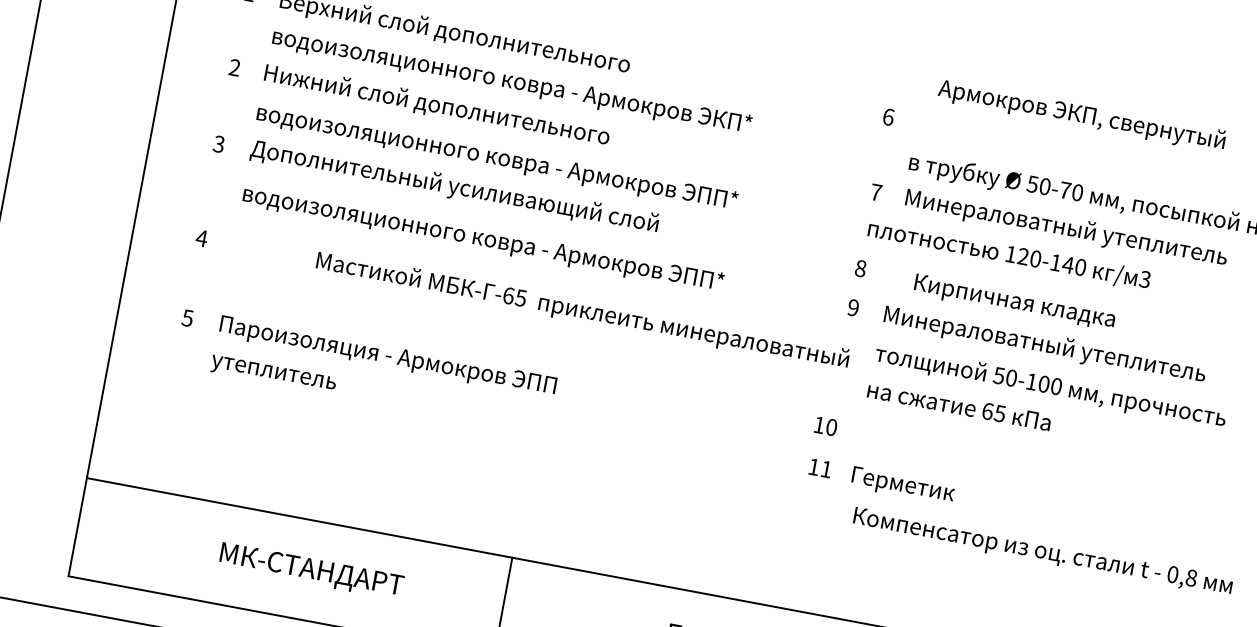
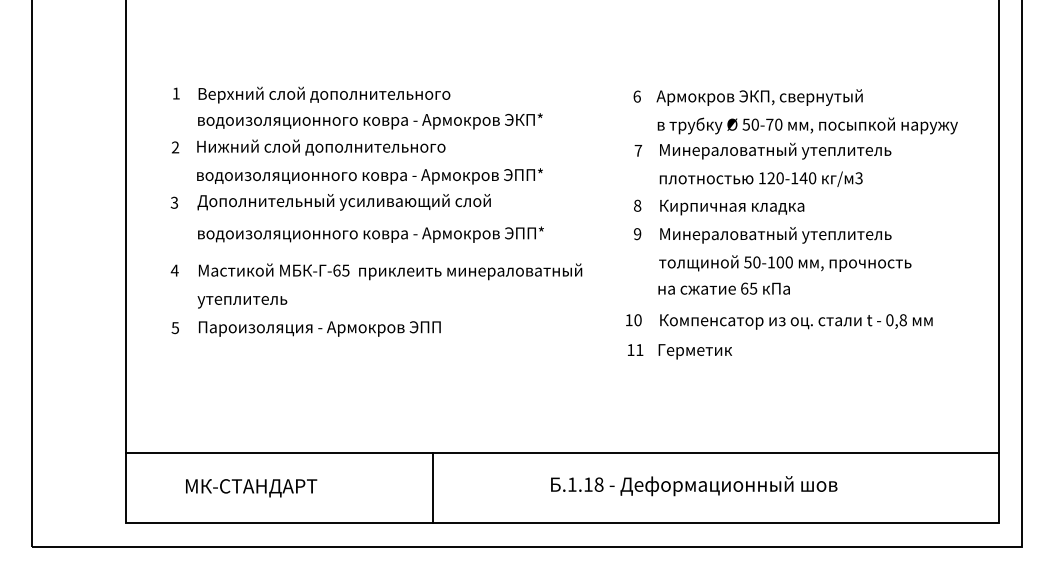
text: (1081, 115) -> (759, 97), moved
text: (1008, 254) -> (760, 178), moved
text: (1015, 302) -> (732, 207), moved
text: (582, 310) -> (390, 271), moved
text: (273, 375) -> (242, 302), moved
text: (1043, 552) -> (796, 321), moved
text: (311, 571) -> (251, 488), moved

